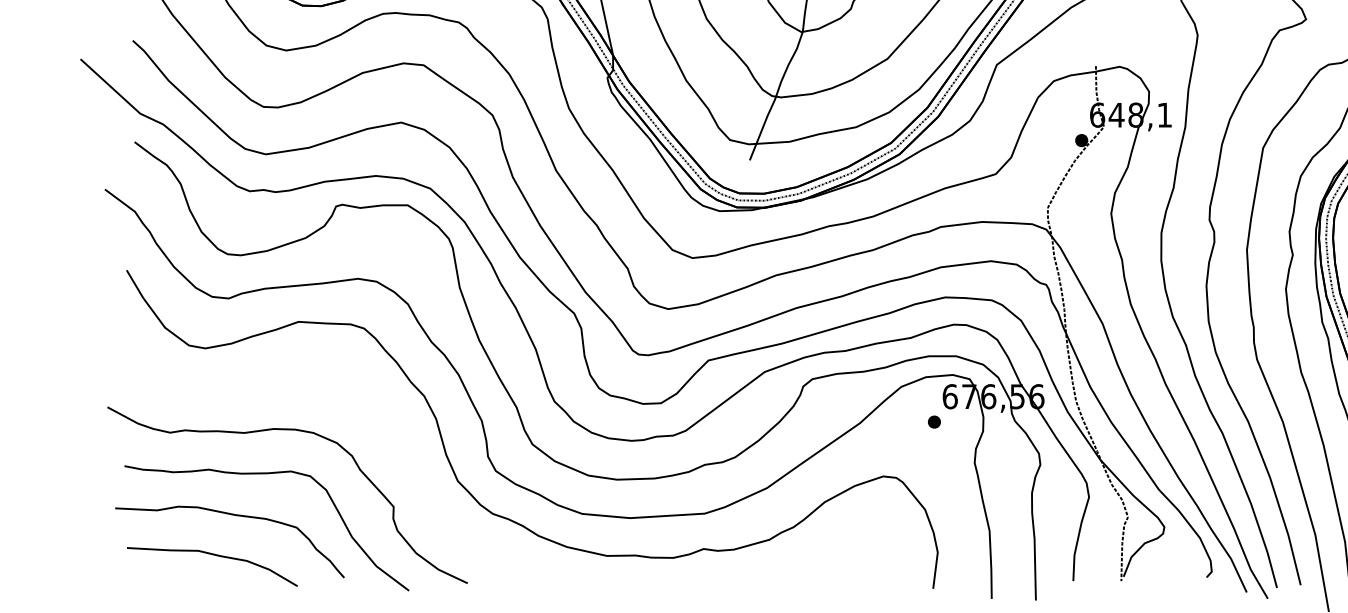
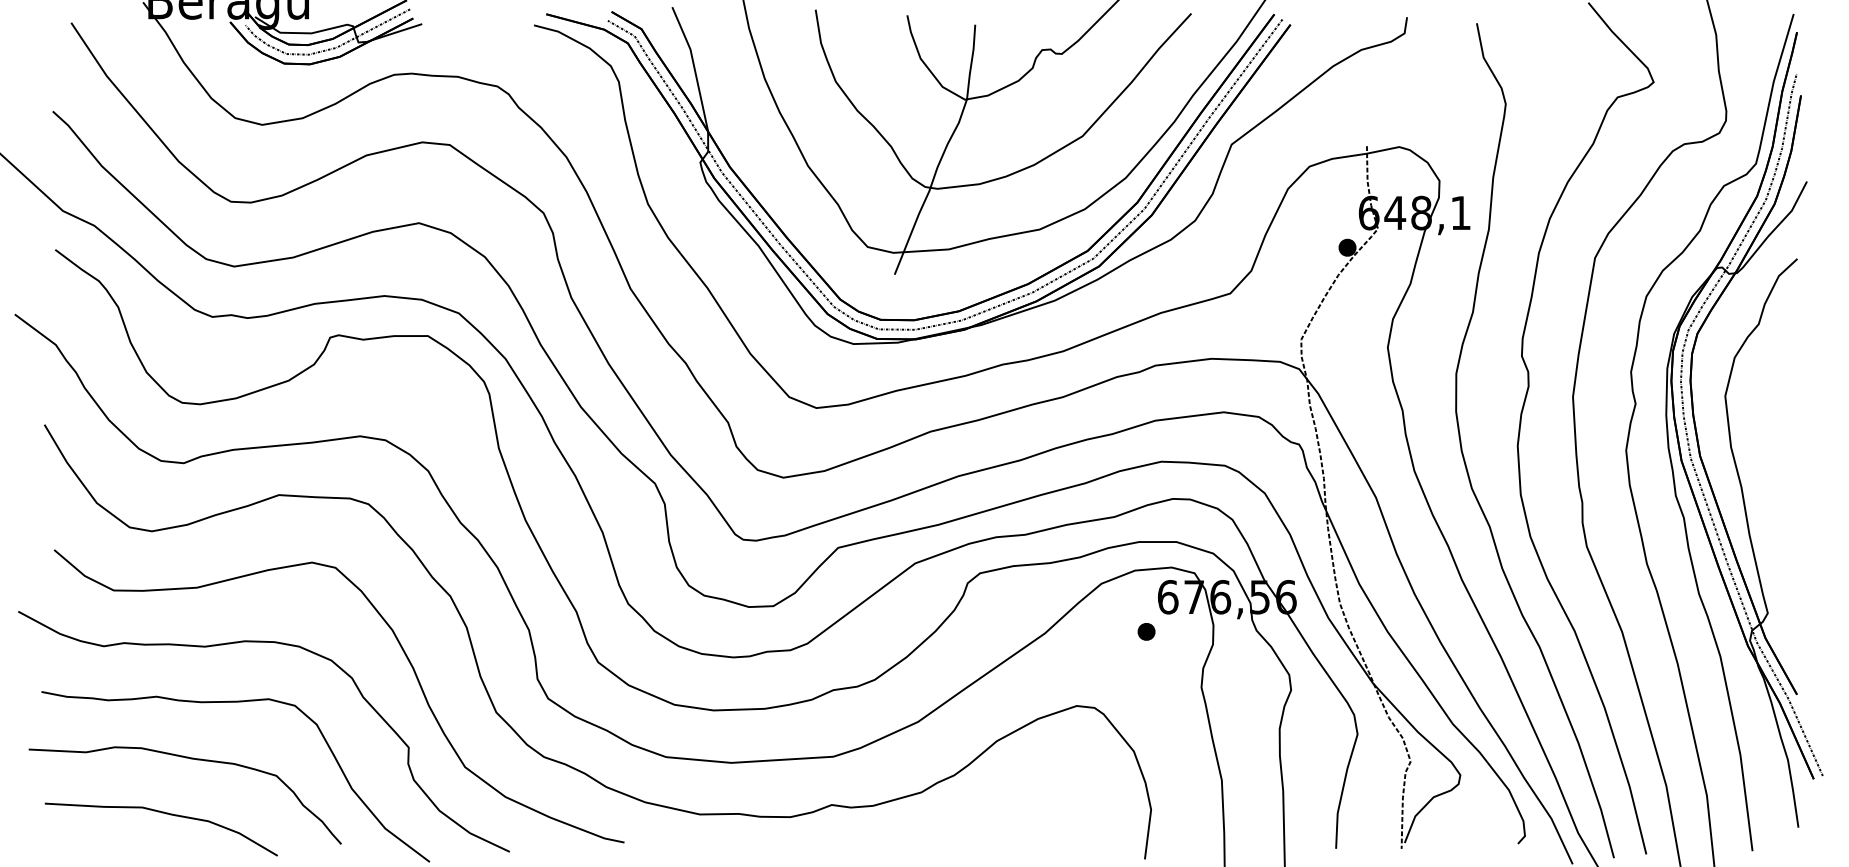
curve: (392, 441) -> (406, 658), added

